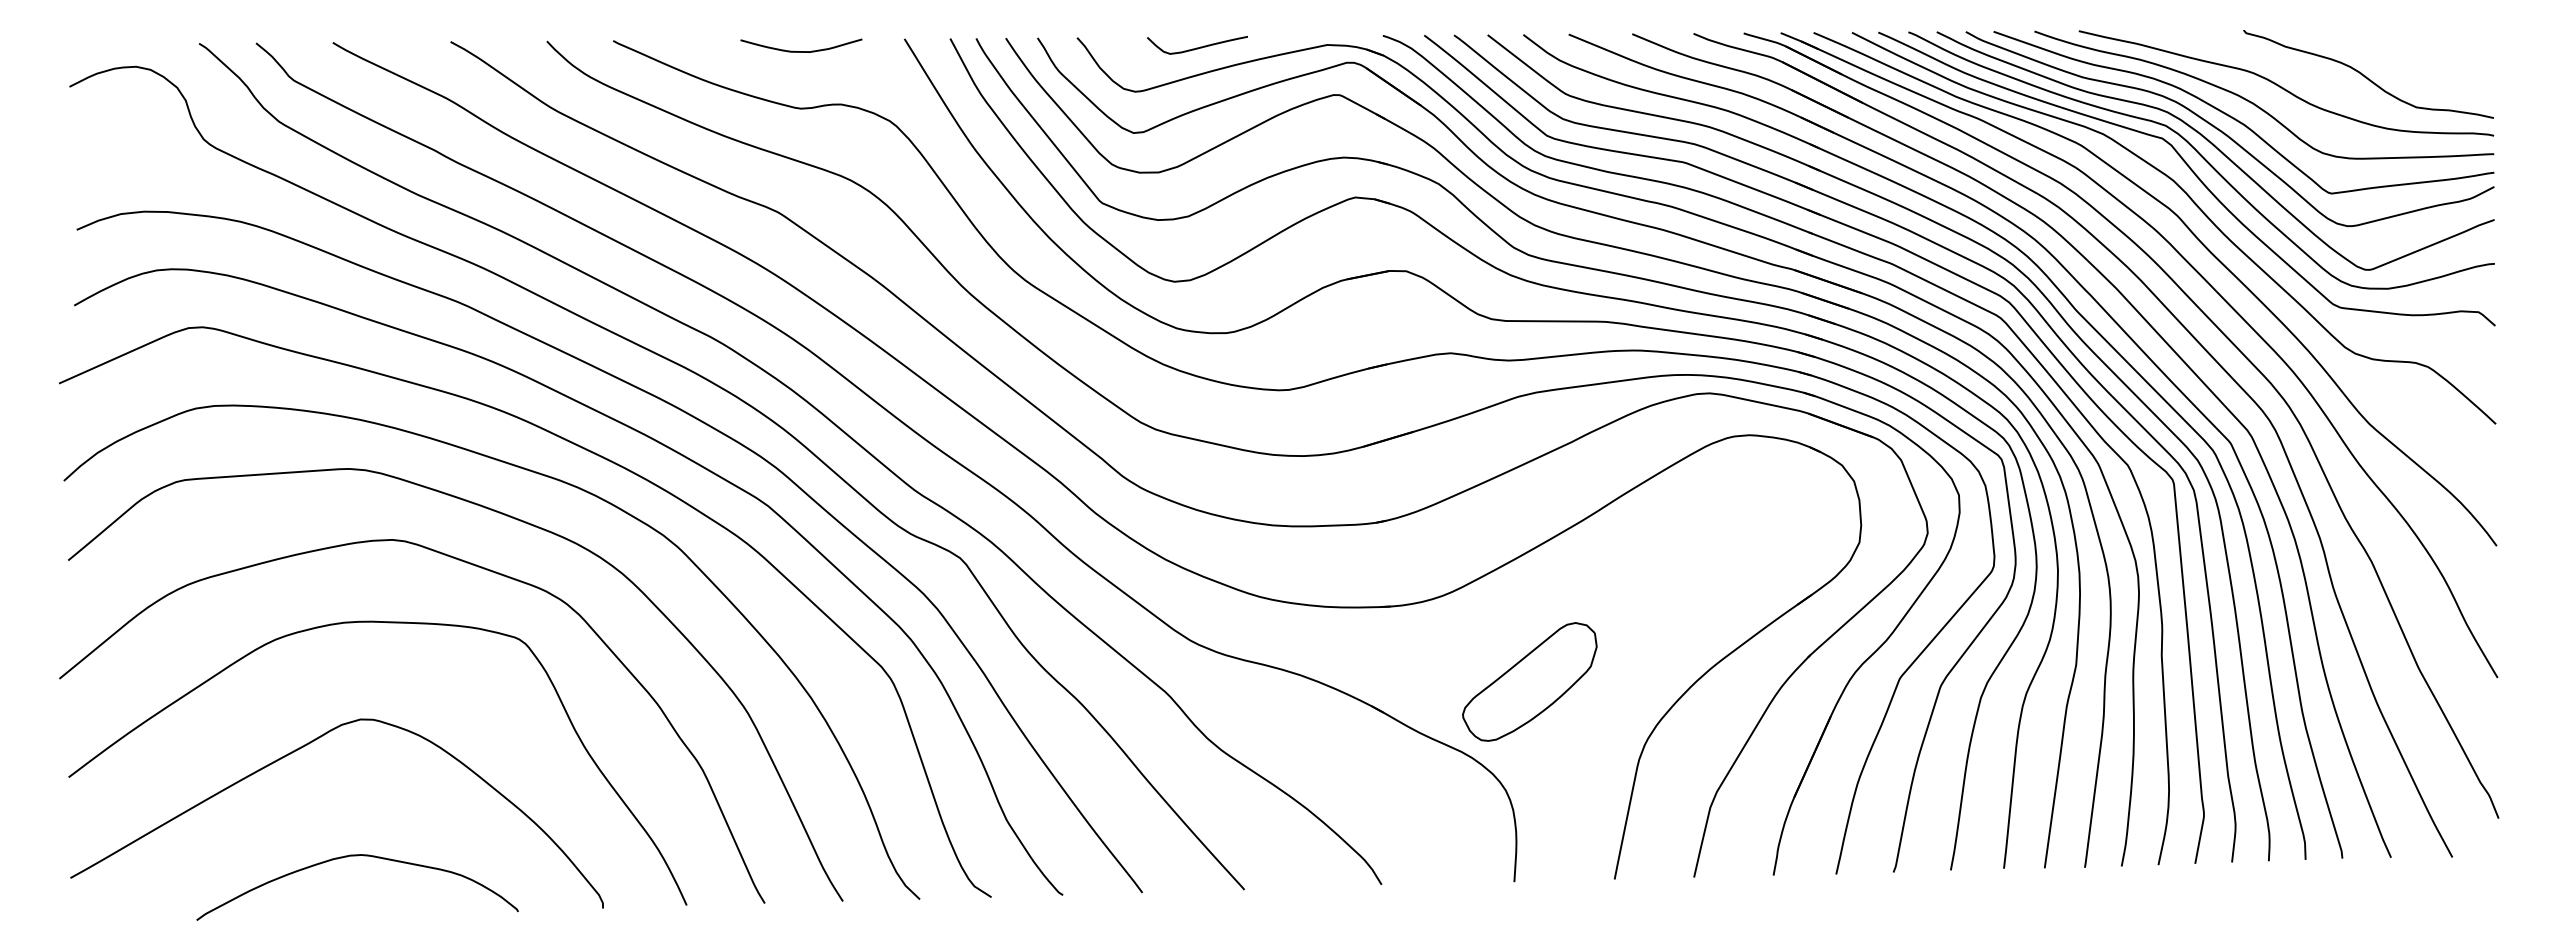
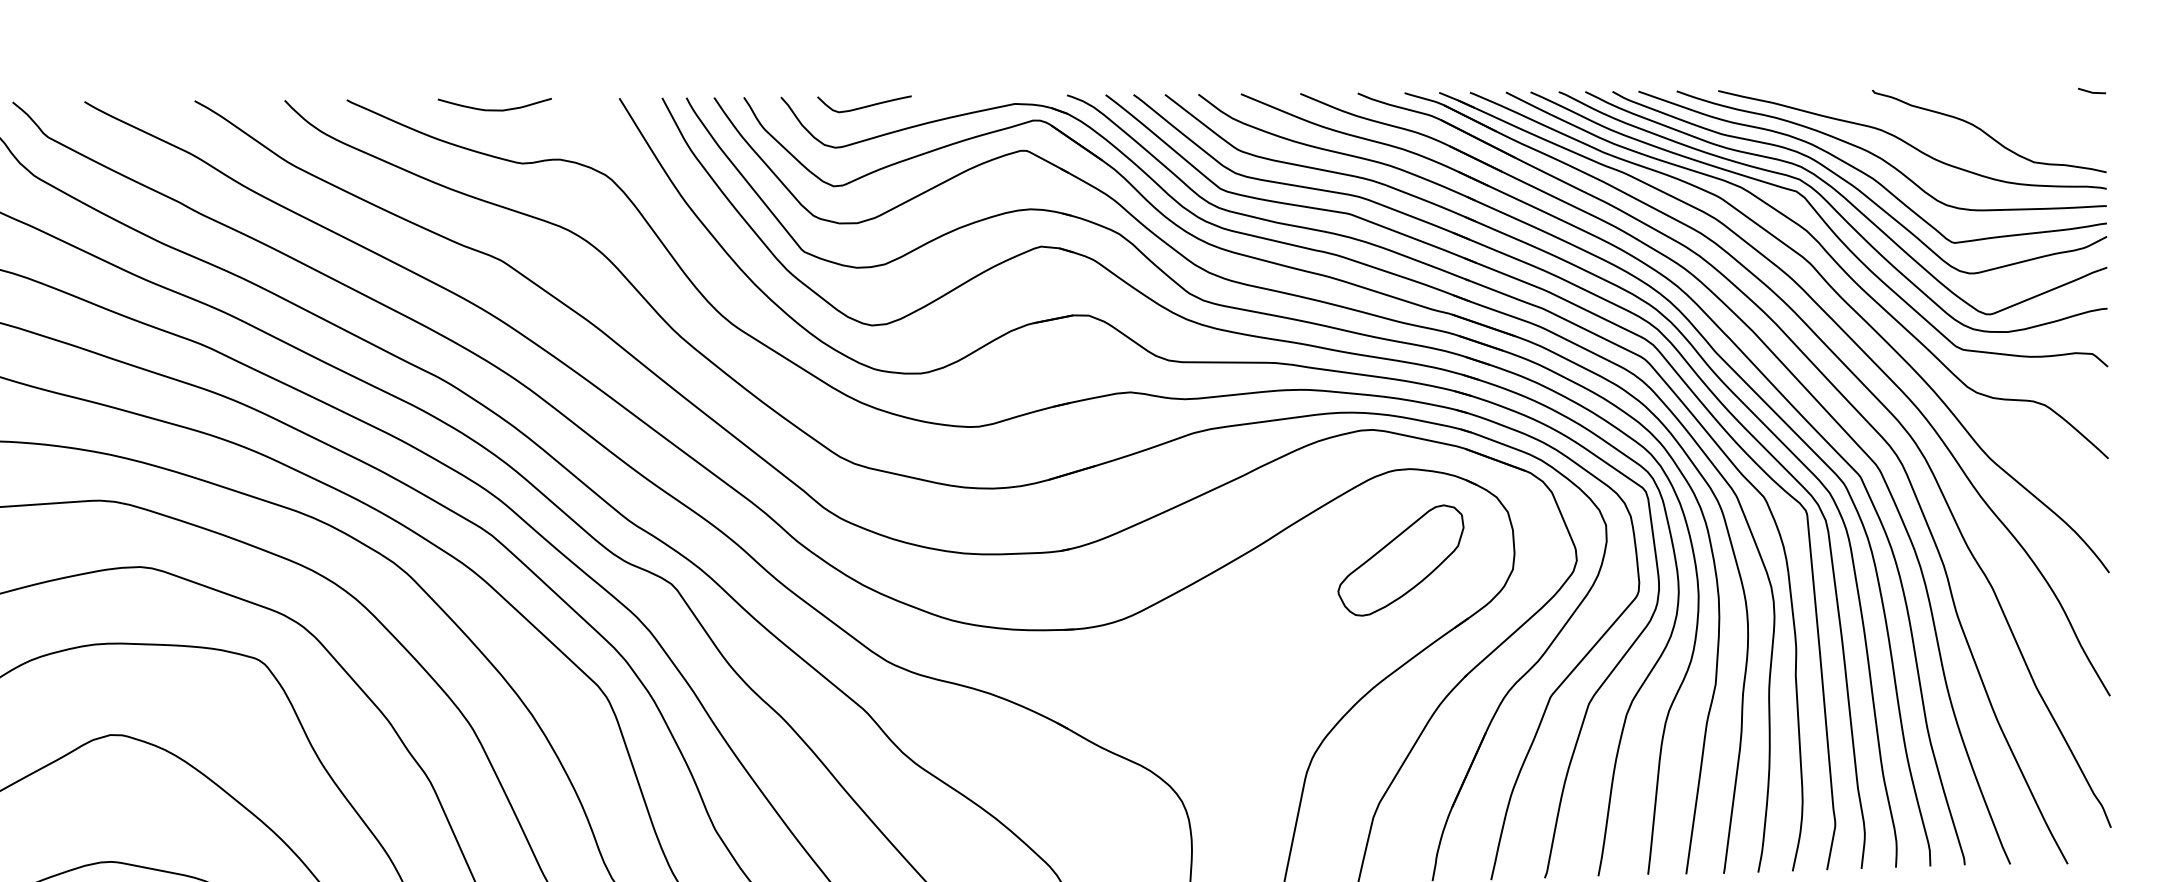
line: (2477, 31) -> (2091, 91), added
curve: (1197, 47) -> (864, 106), moved
curve: (801, 51) -> (494, 110), moved
part: (1529, 681) -> (1400, 560), moved

